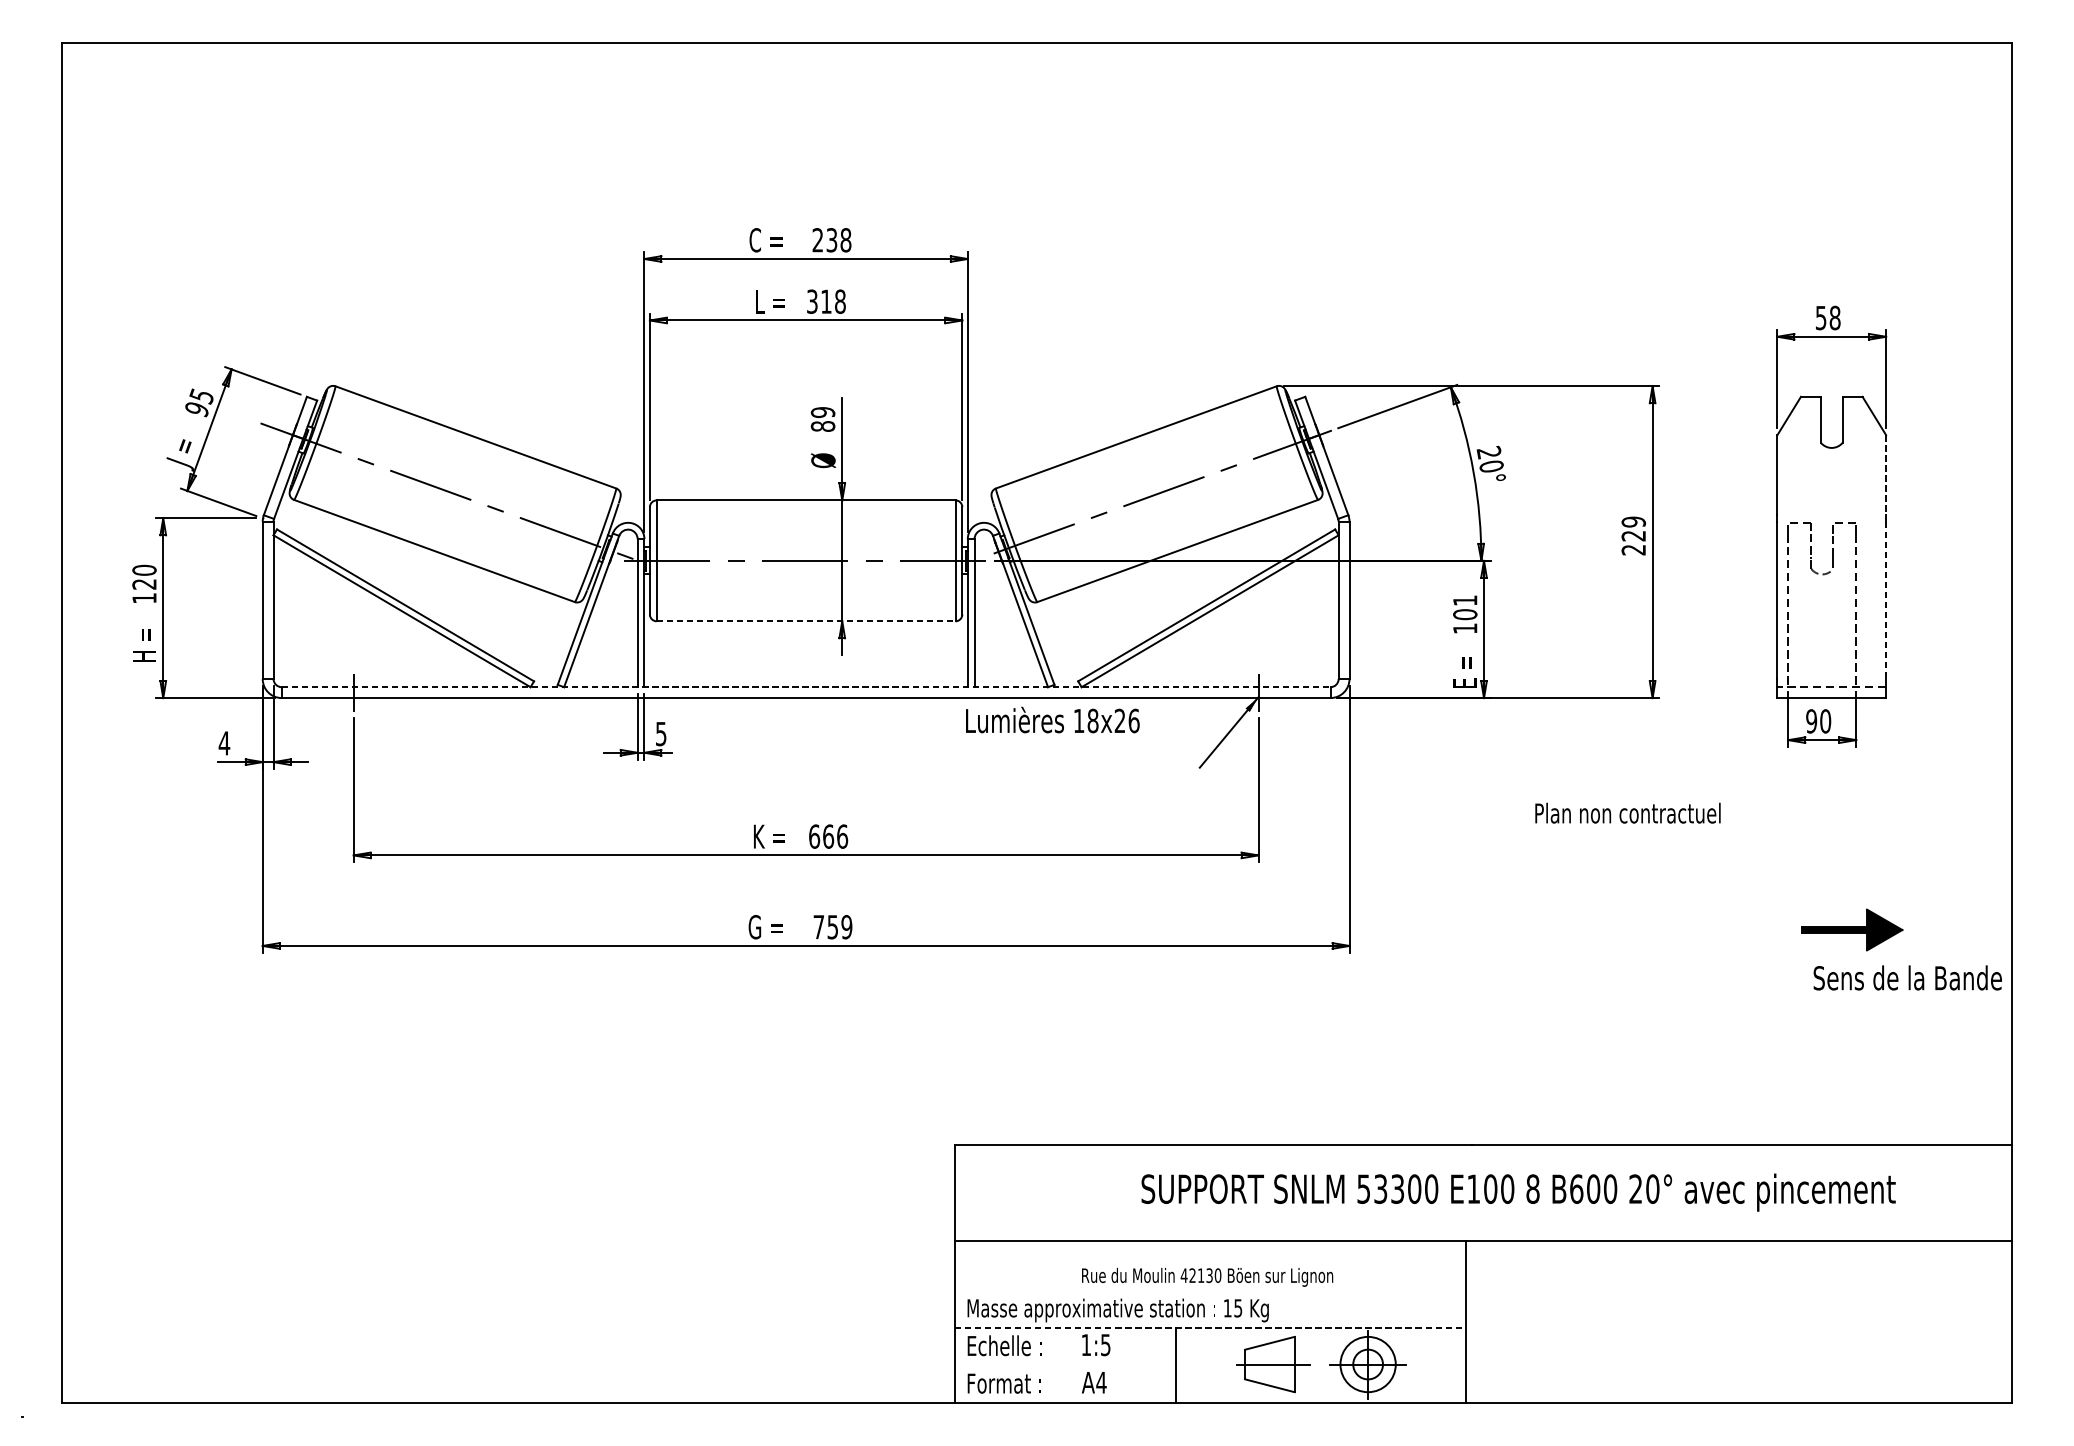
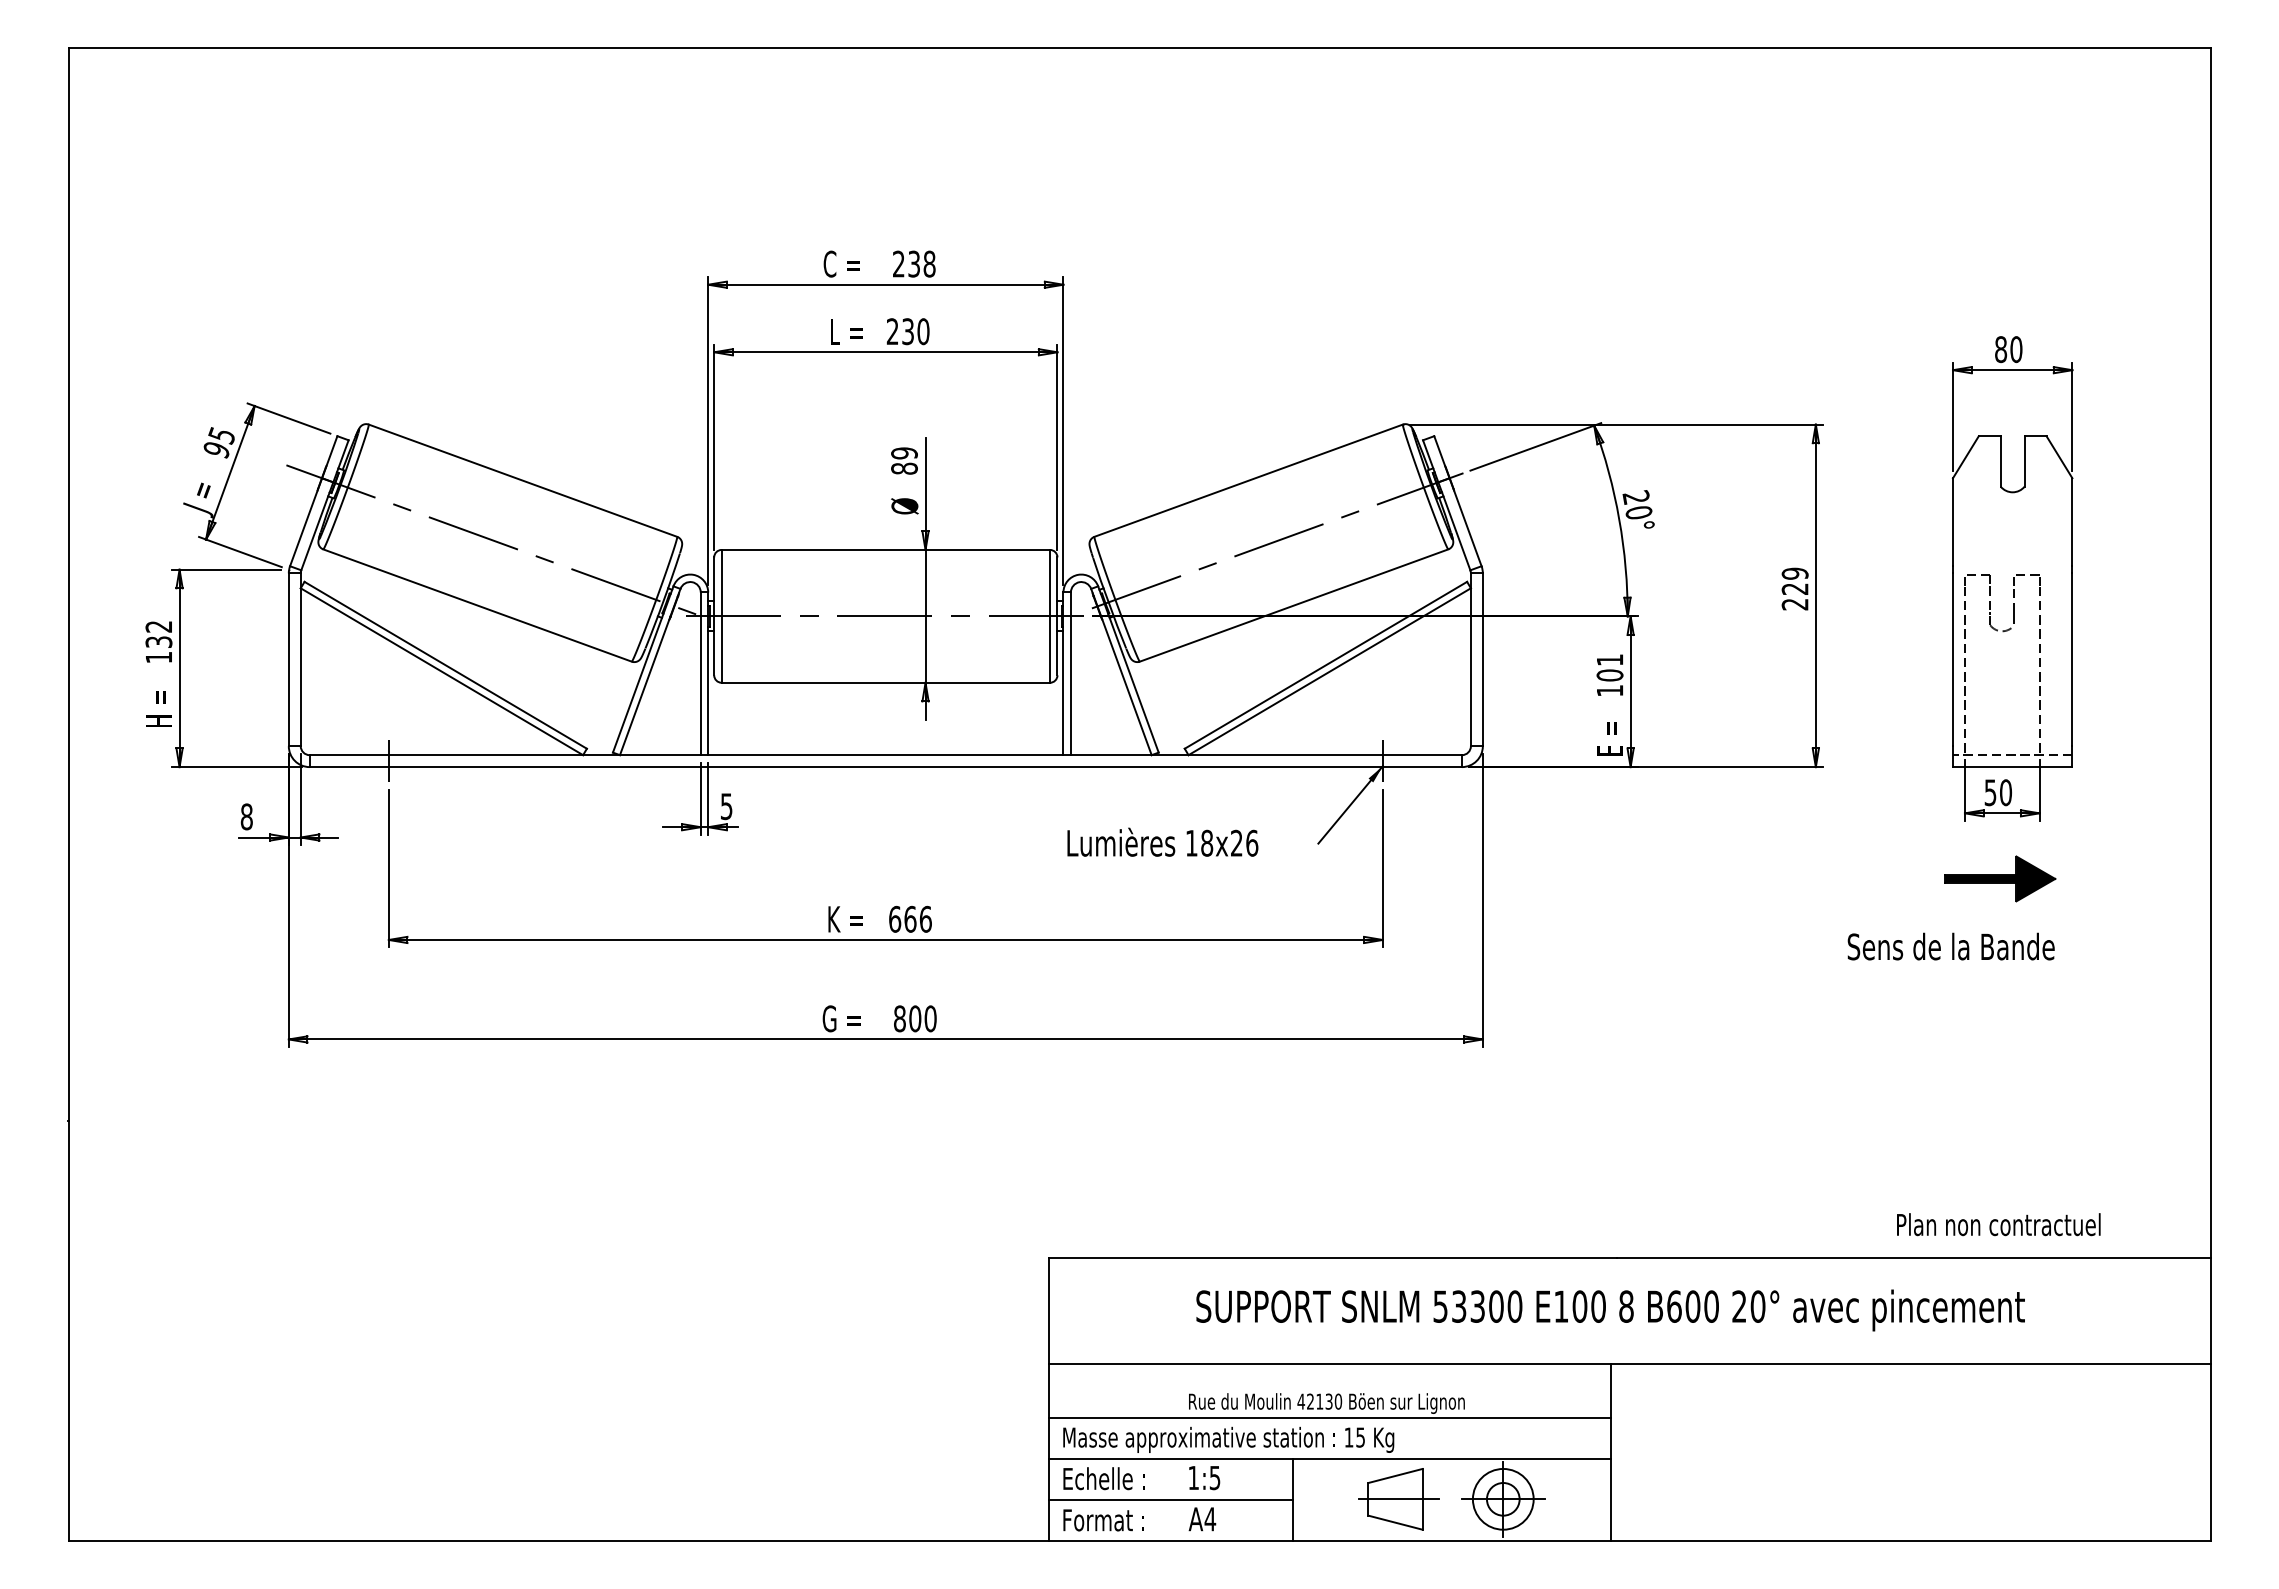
text: (826, 301) -> (908, 331), 318 -> 230
text: (1827, 317) -> (2008, 349), 58 -> 80
line: (1886, 475) -> (2072, 522), dashed -> solid
text: (144, 577) -> (158, 634), 120 -> 132
line: (1886, 601) -> (2072, 660), dashed -> solid
line: (806, 621) -> (886, 682), dashed -> solid
line: (806, 687) -> (886, 755), dashed -> solid
text: (1052, 719) -> (1162, 841), moved
text: (1811, 721) -> (1990, 792), 90 -> 50
text: (224, 743) -> (246, 816), 4 -> 8
text: (1627, 813) -> (1998, 1224), moved
text: (833, 926) -> (915, 1018), 759 -> 800
part: (1852, 929) -> (2000, 878), moved
text: (1907, 977) -> (1950, 946), moved
text: (1518, 1192) -> (1610, 1310), moved
line: (1210, 1290) -> (1330, 1418), added
line: (1210, 1328) -> (1330, 1459), dashed -> solid
line: (1065, 1365) -> (1170, 1500), added

